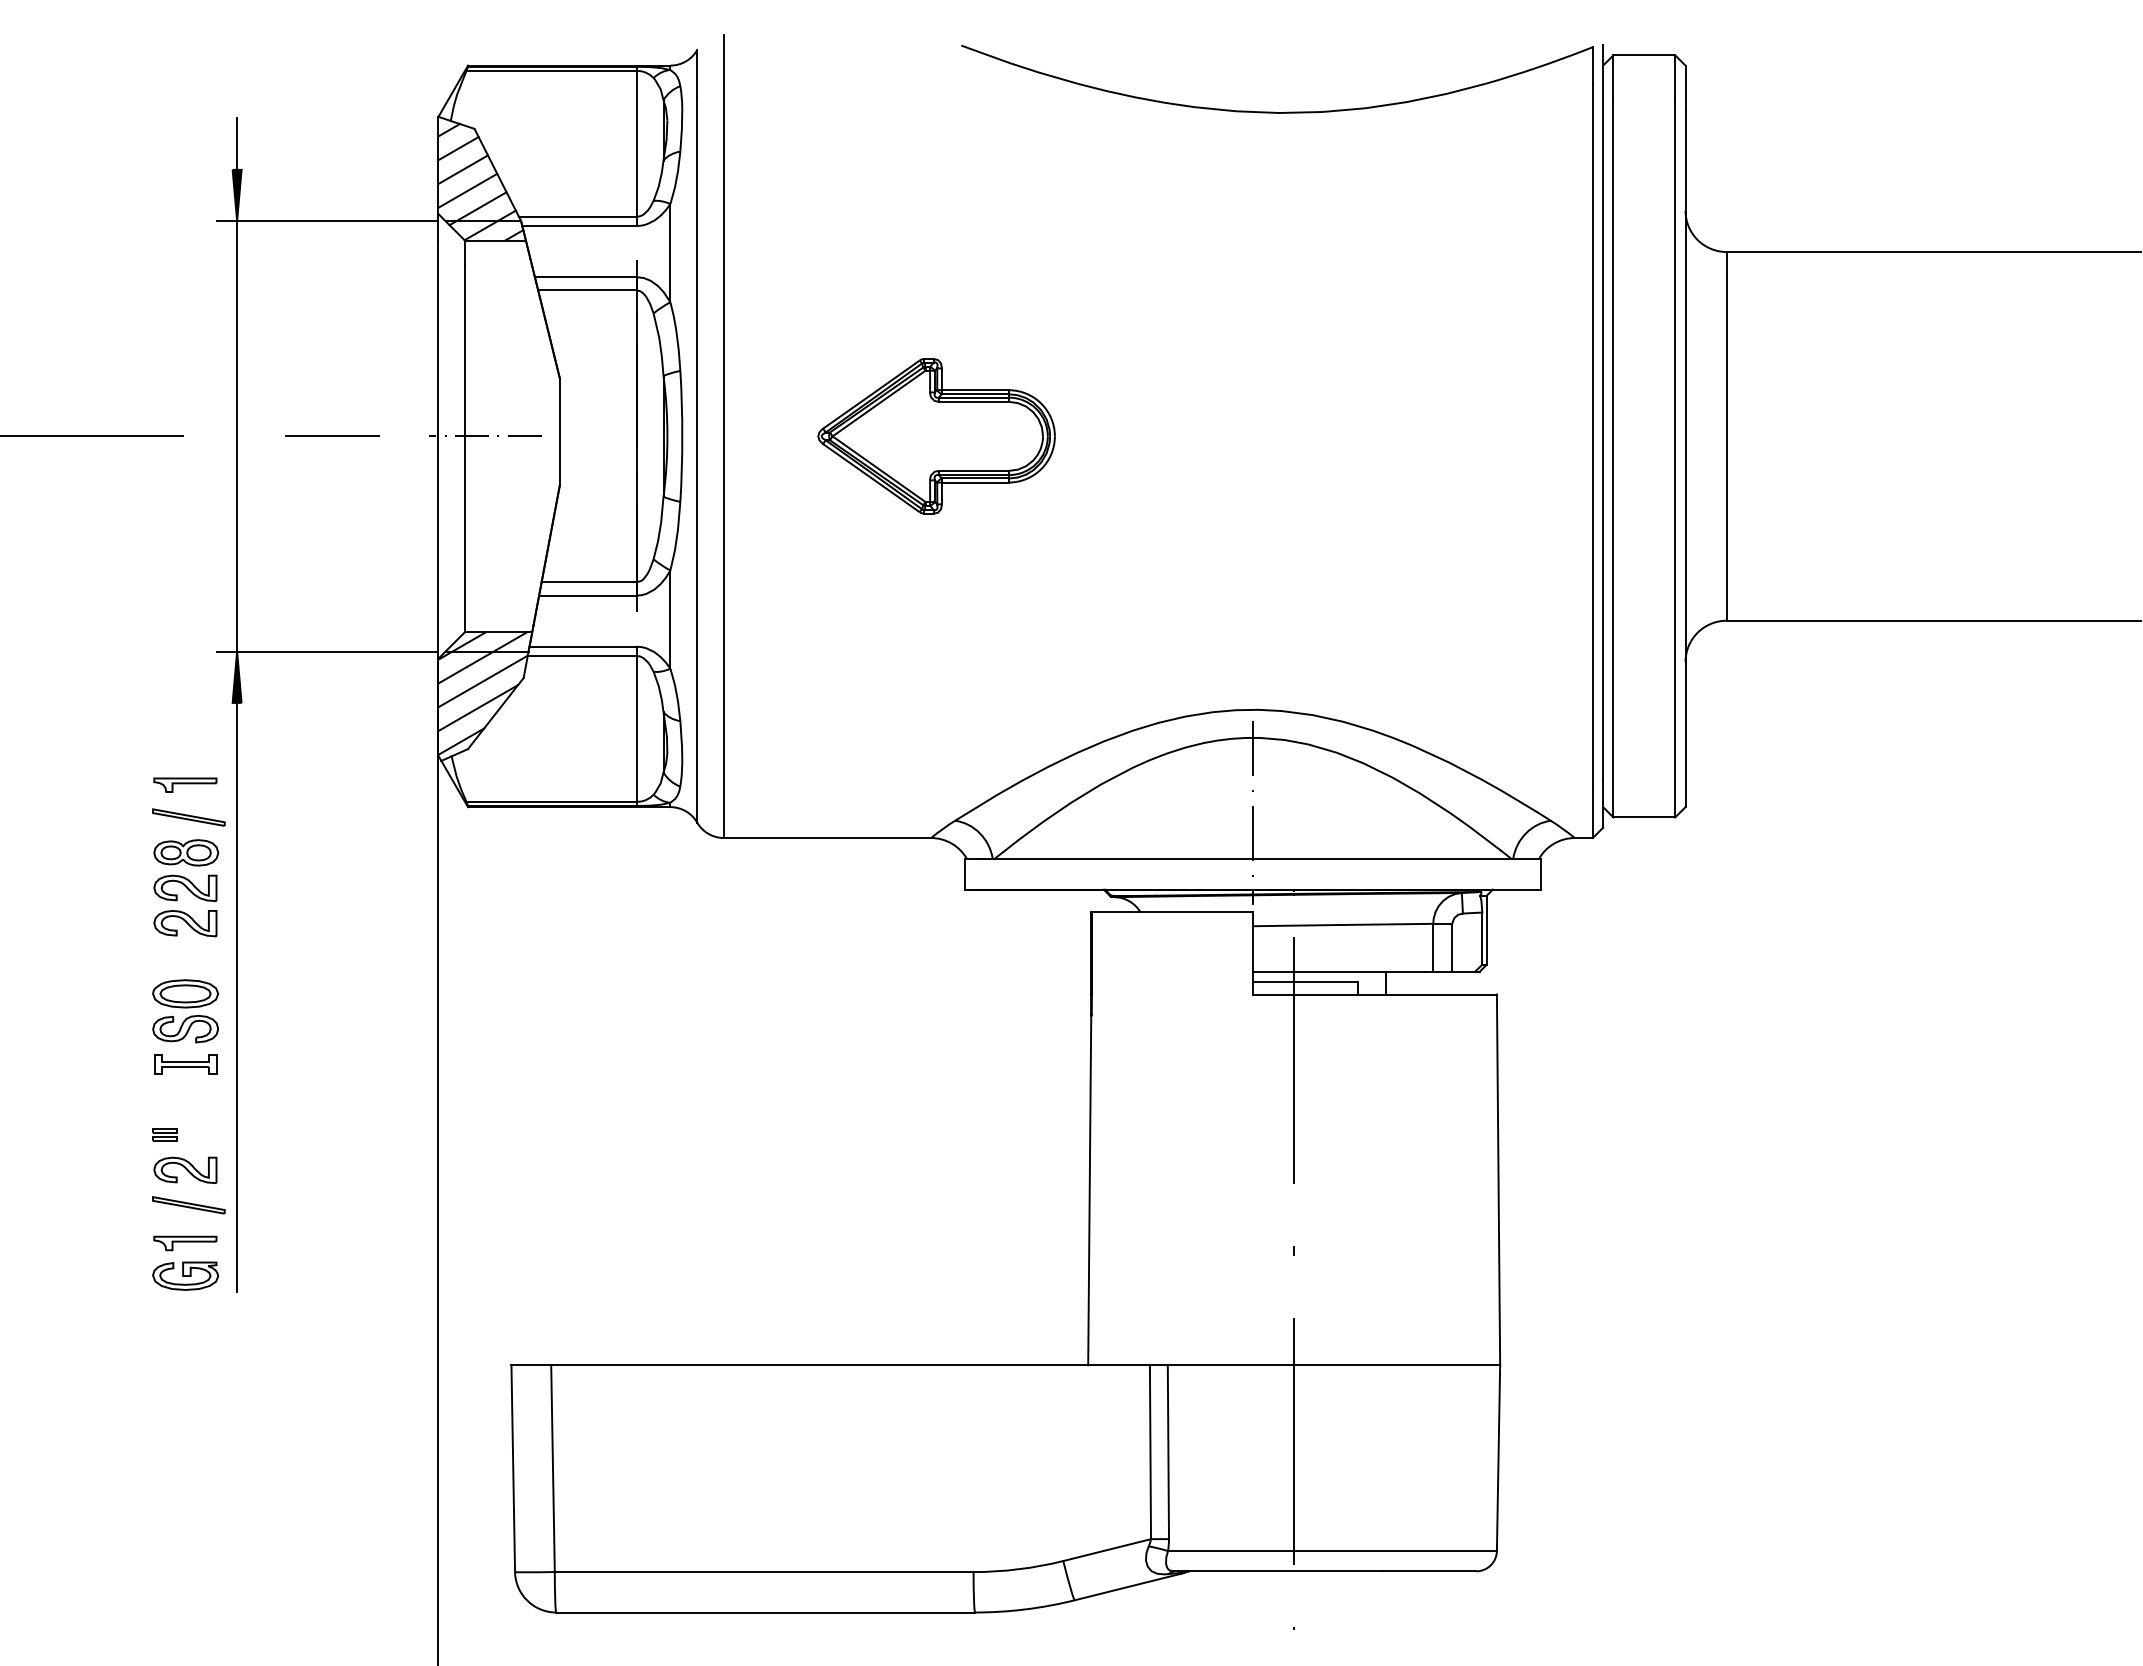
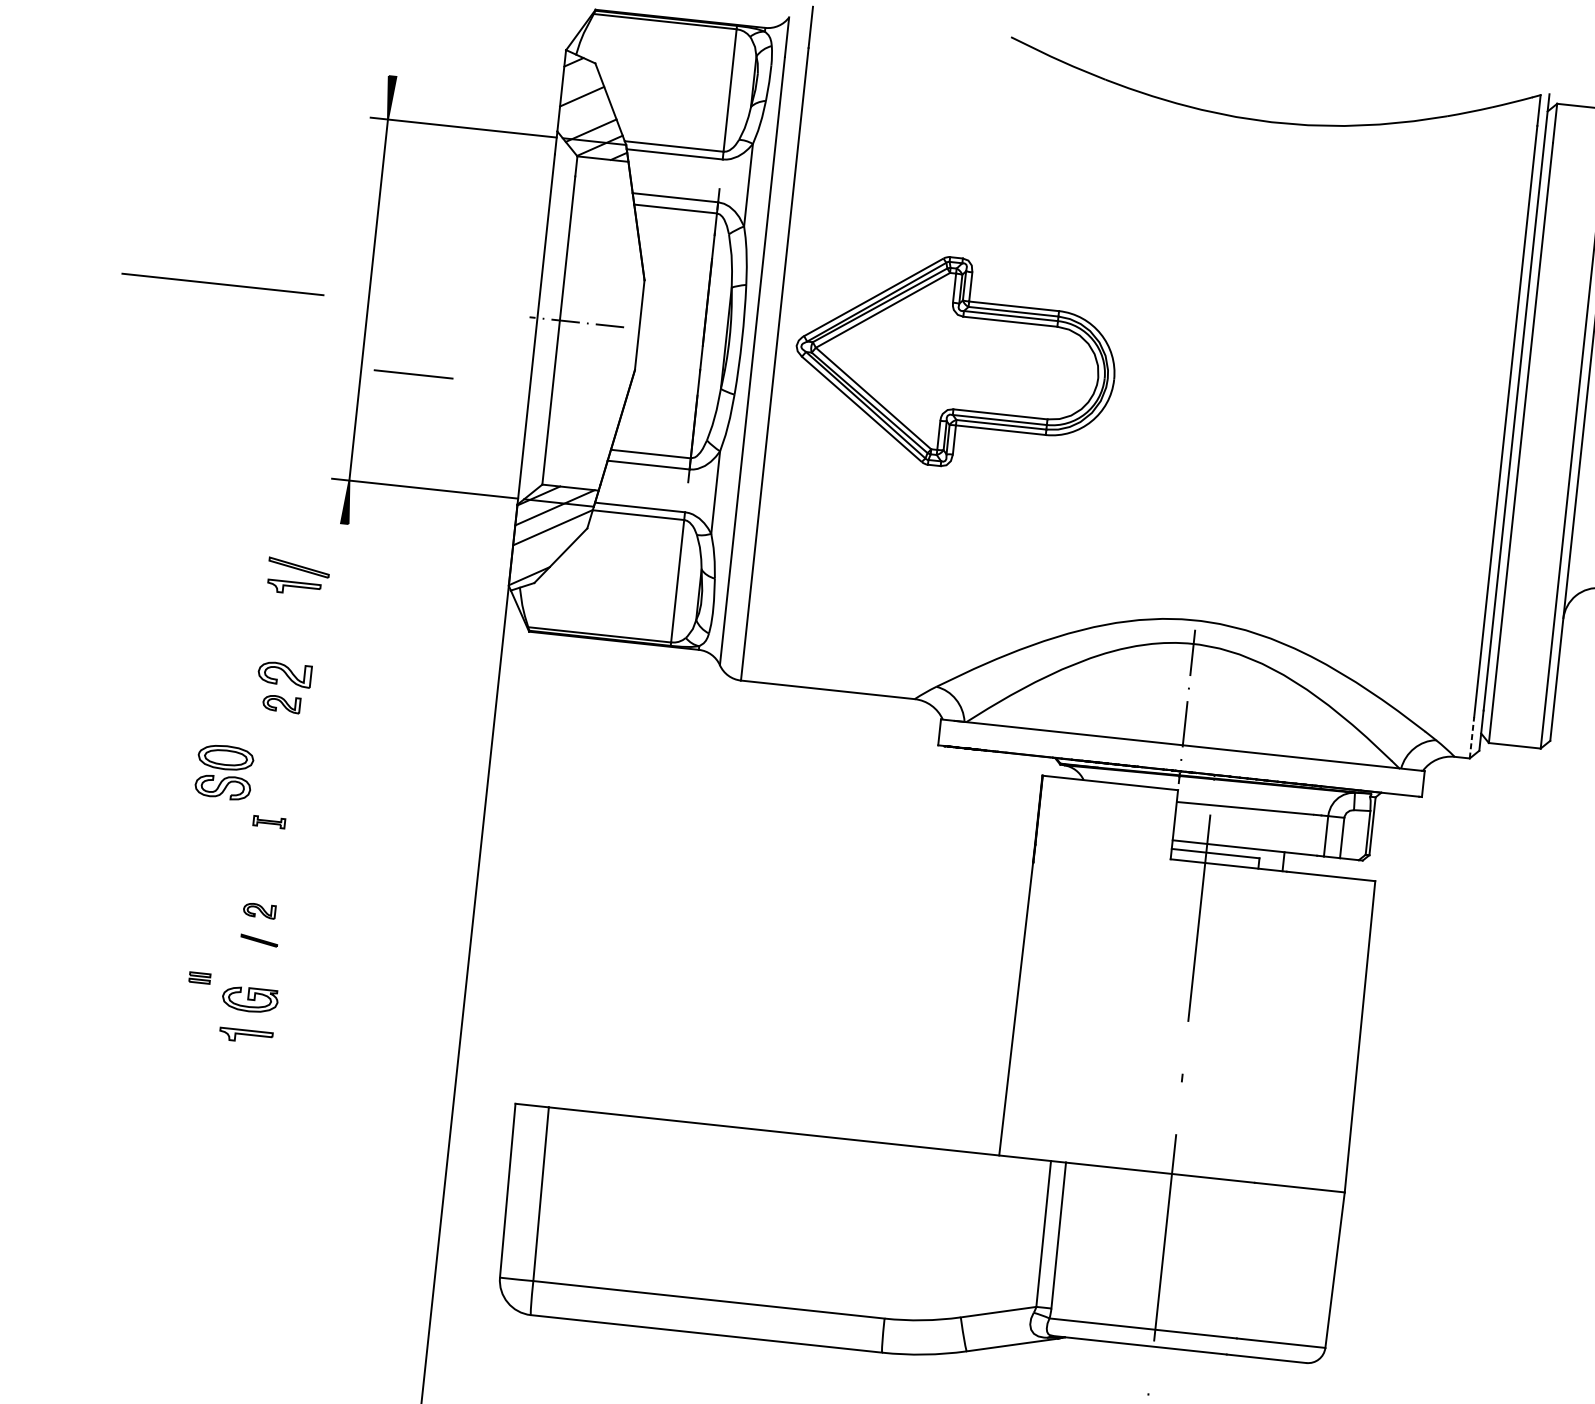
line: (237, 143) -> (395, 54), removed
line: (458, 148) -> (580, 78), removed
line: (467, 190) -> (583, 114), removed
line: (332, 435) -> (413, 373), moved
part: (936, 436) -> (955, 362), size x1.6
line: (478, 708) -> (546, 549), removed
line: (1592, 813) -> (1471, 737), solid -> dashed
part: (188, 817) -> (298, 567), moved
part: (186, 852) -> (288, 644), removed
part: (185, 923) -> (281, 703), size x0.7
line: (237, 996) -> (318, 769), removed
part: (185, 1011) -> (224, 772), moved
part: (185, 1064) -> (269, 822), size x0.6
part: (164, 1134) -> (199, 977), moved
part: (185, 1169) -> (259, 910), size x0.6
part: (188, 1205) -> (258, 940), size x0.6
part: (185, 1243) -> (246, 1036), moved

